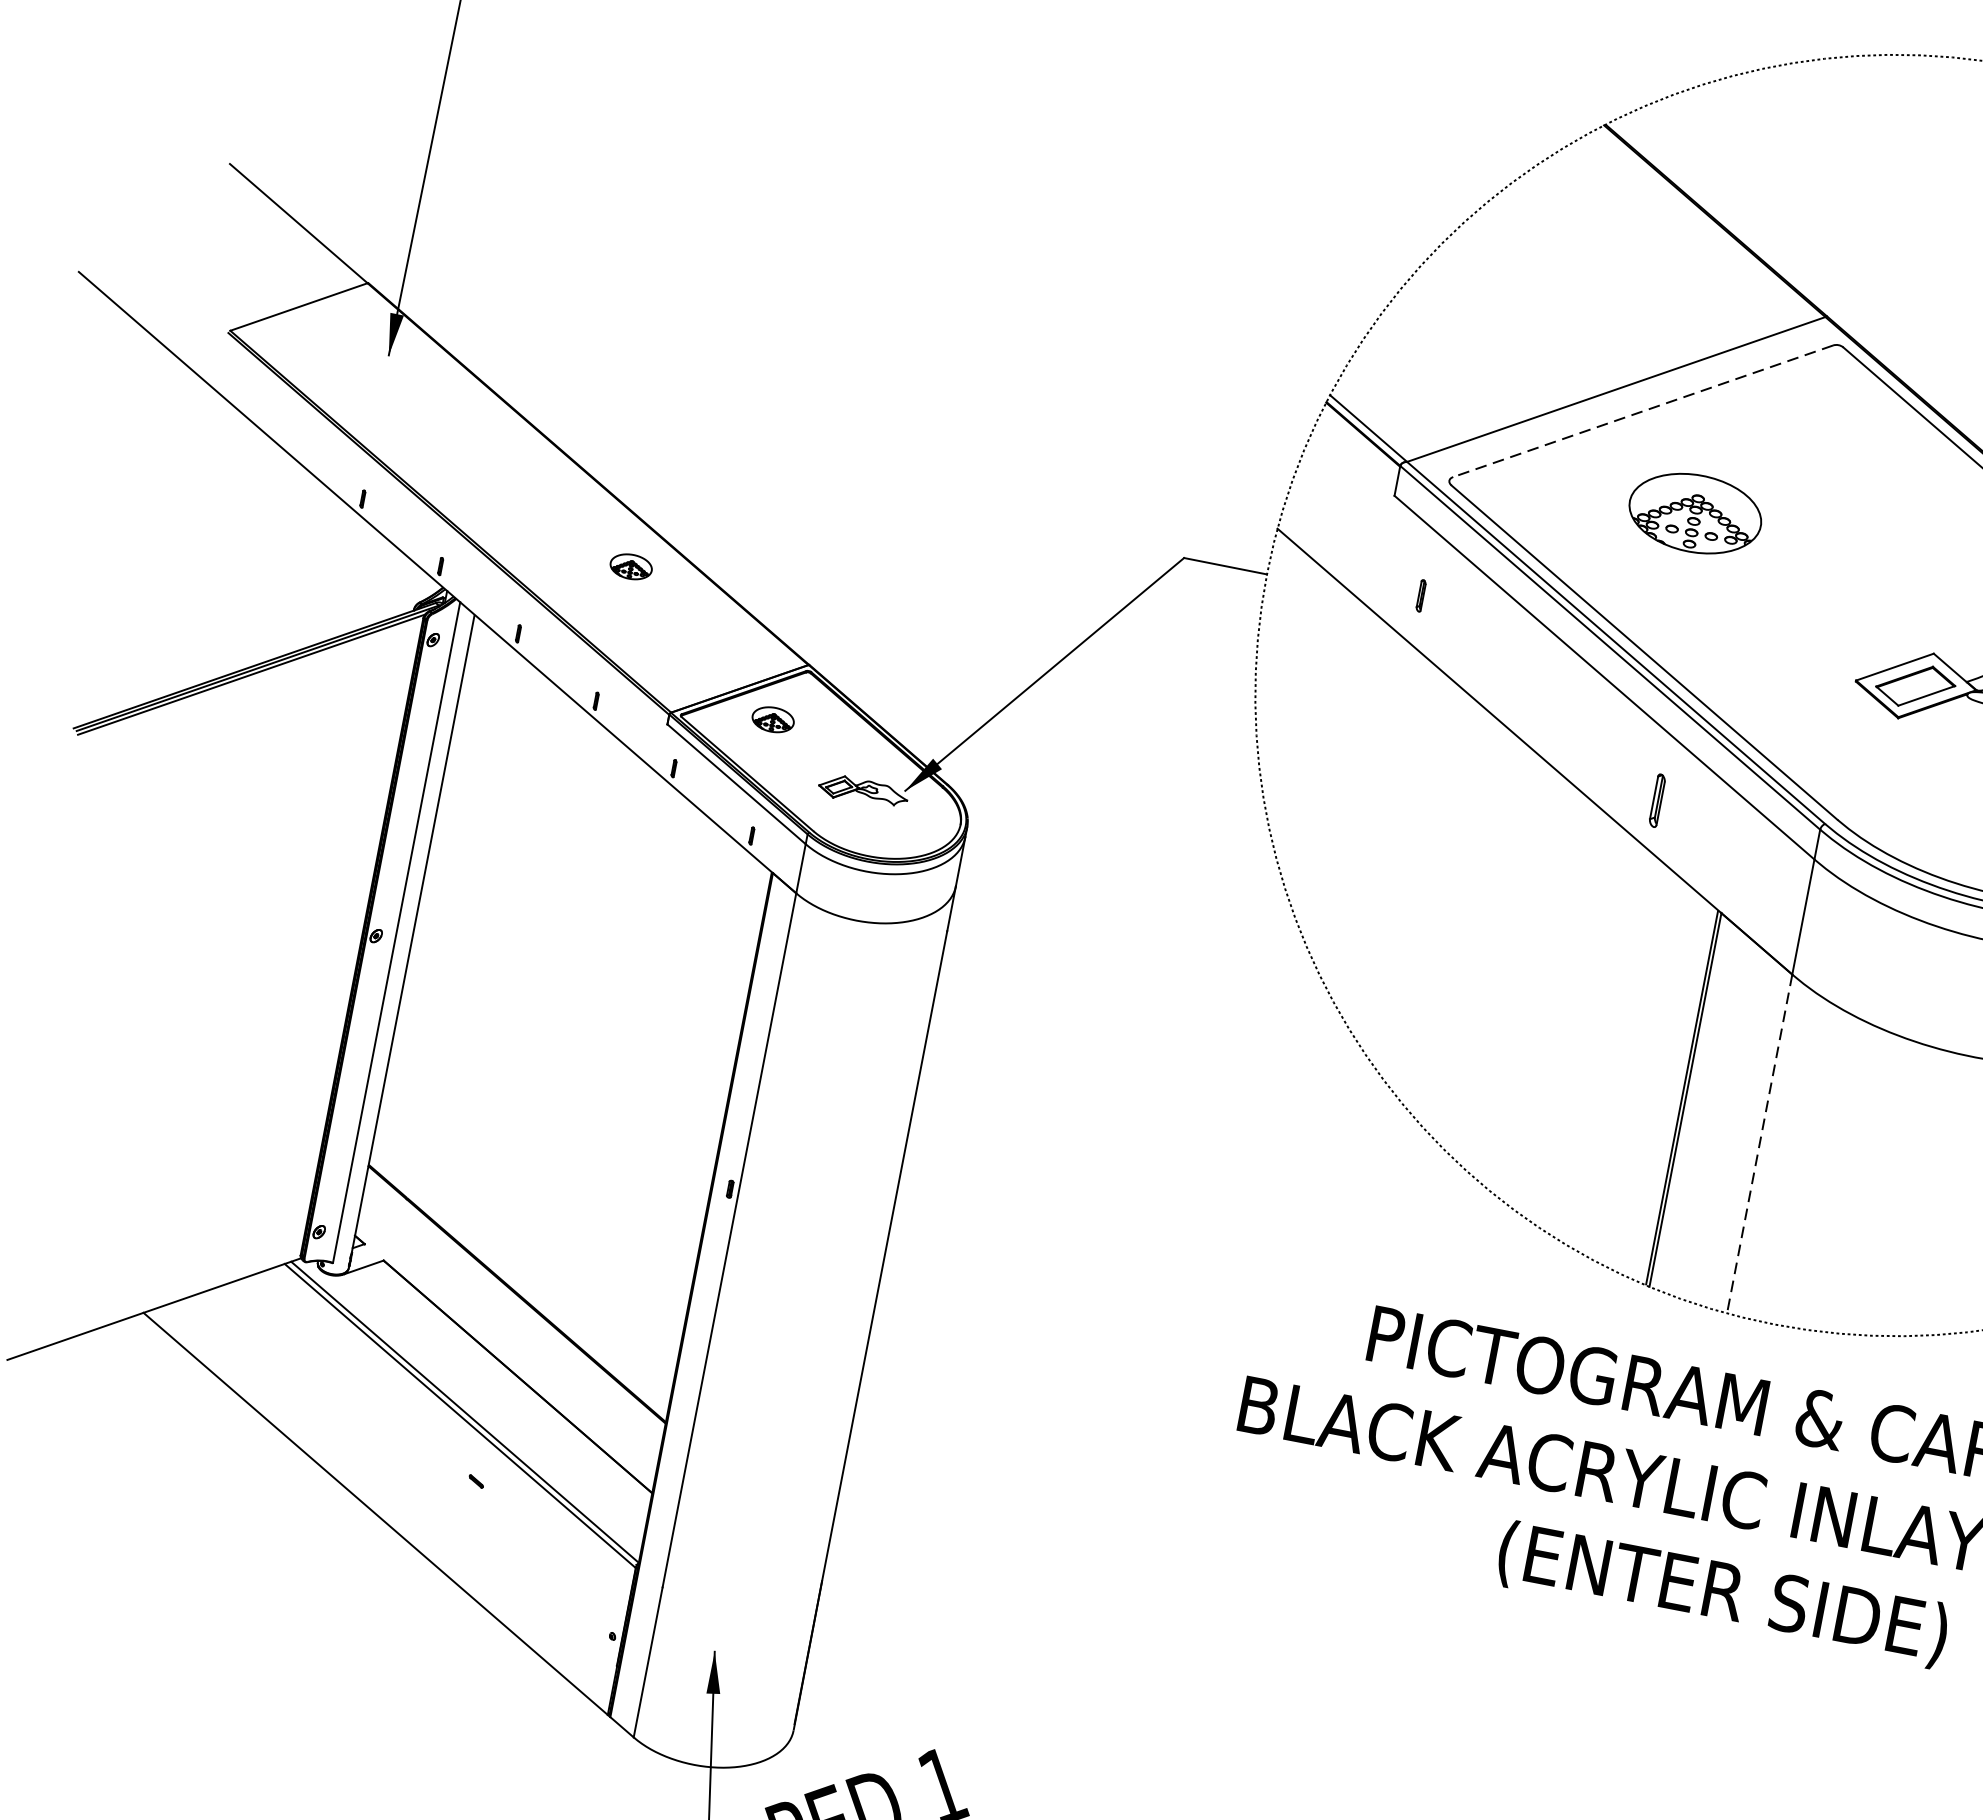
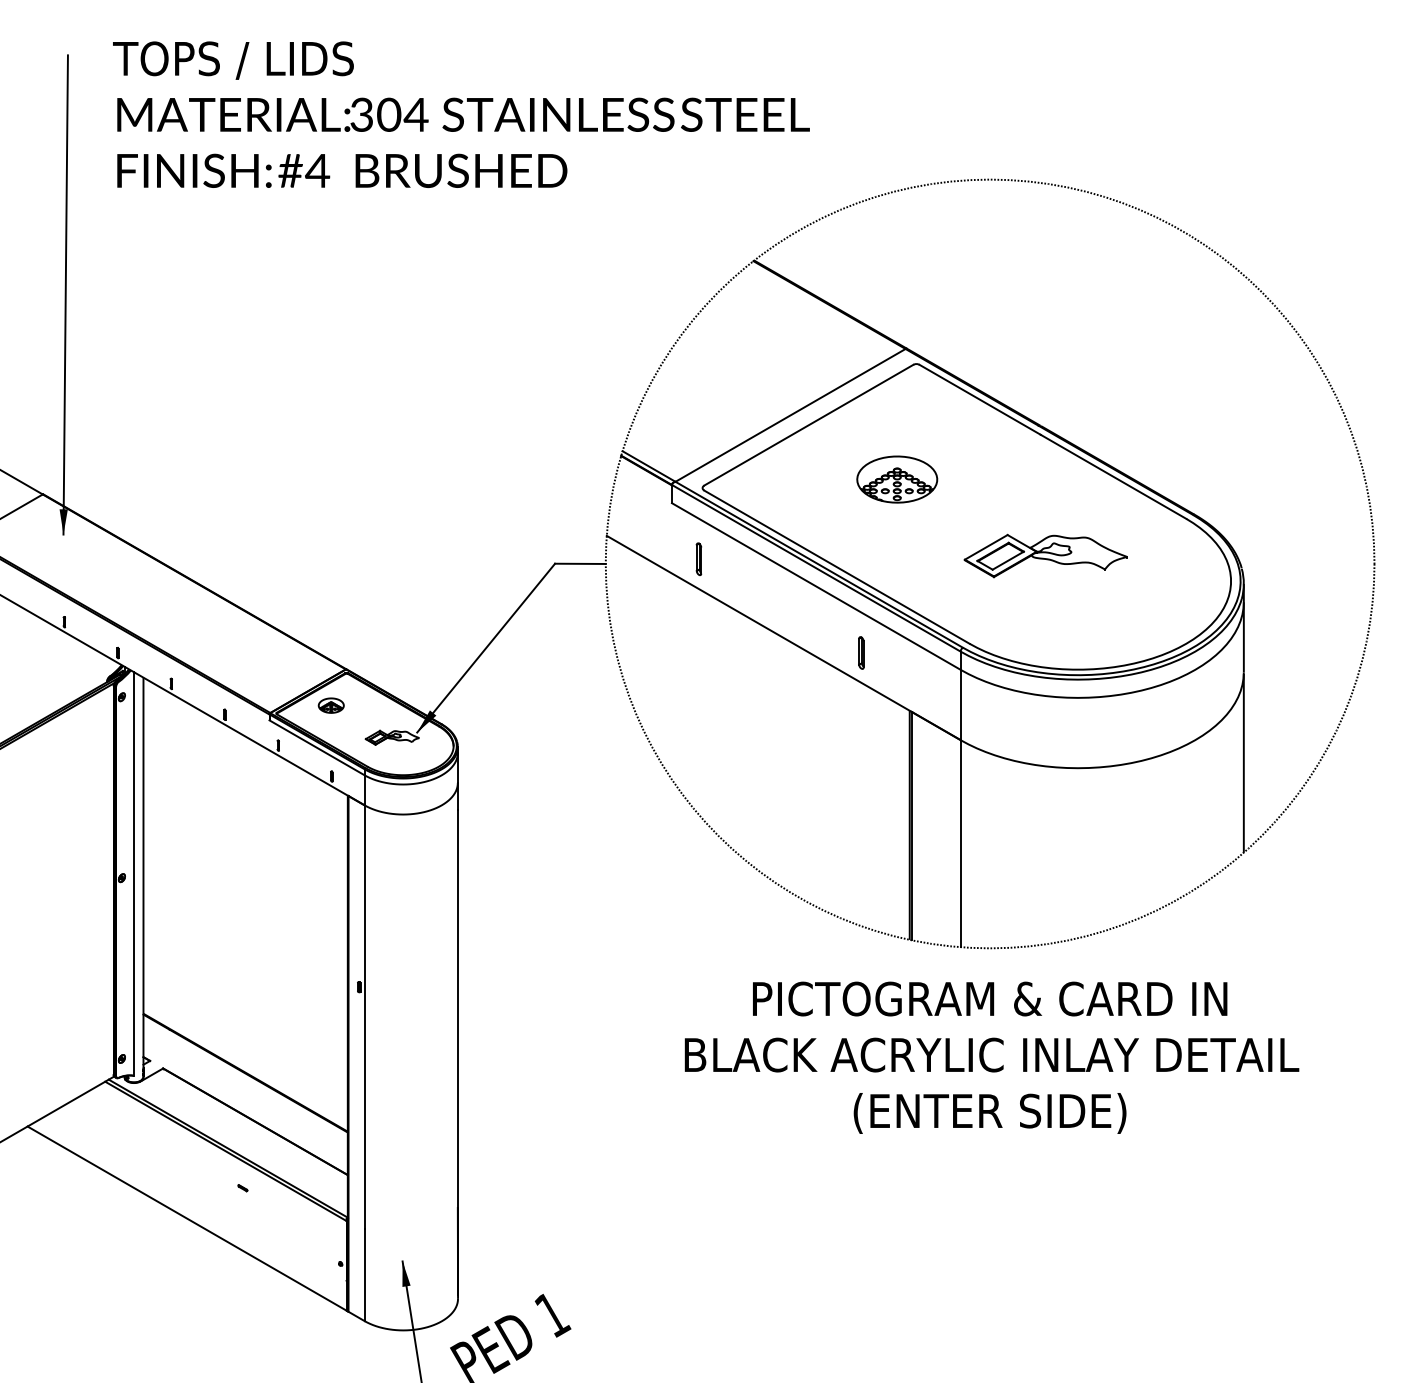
line: (1642, 411) -> (808, 425), dashed -> solid
part: (1695, 513) -> (897, 479), moved
part: (629, 566) -> (229, 631), removed
part: (1420, 594) -> (698, 558), size x1.67
line: (1759, 1143) -> (960, 843), dashed -> solid

